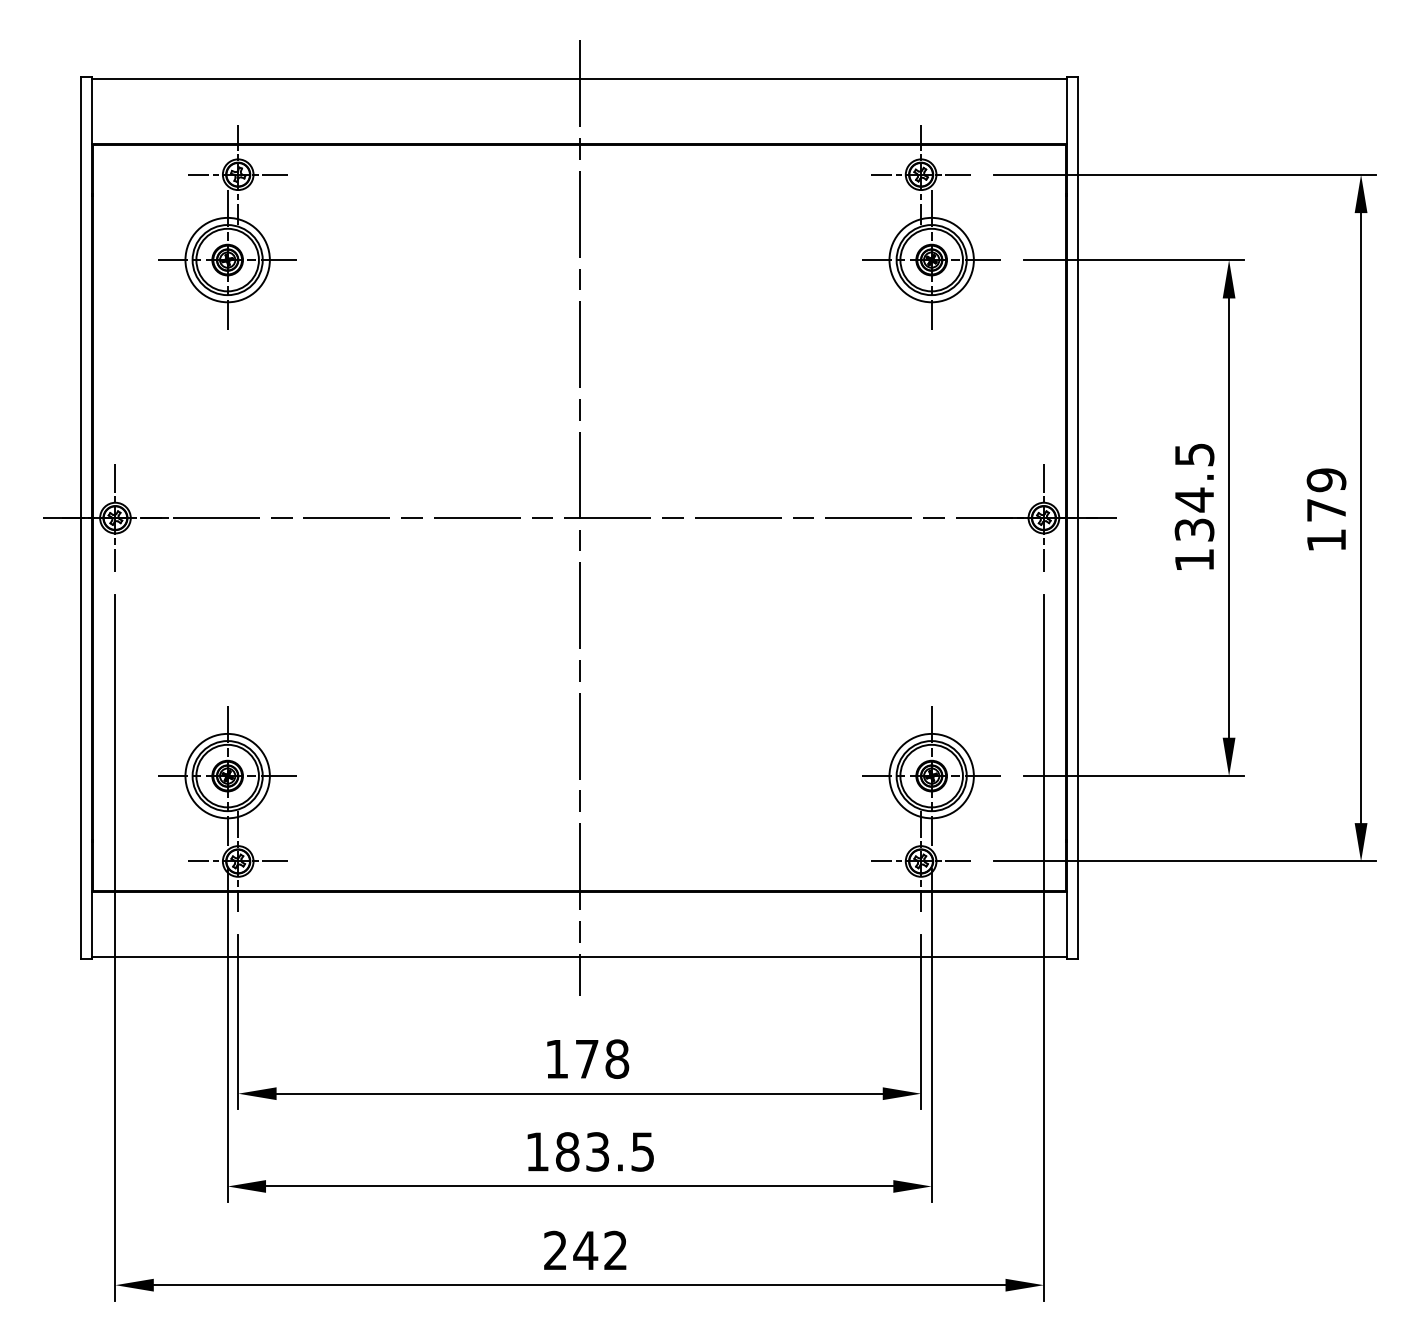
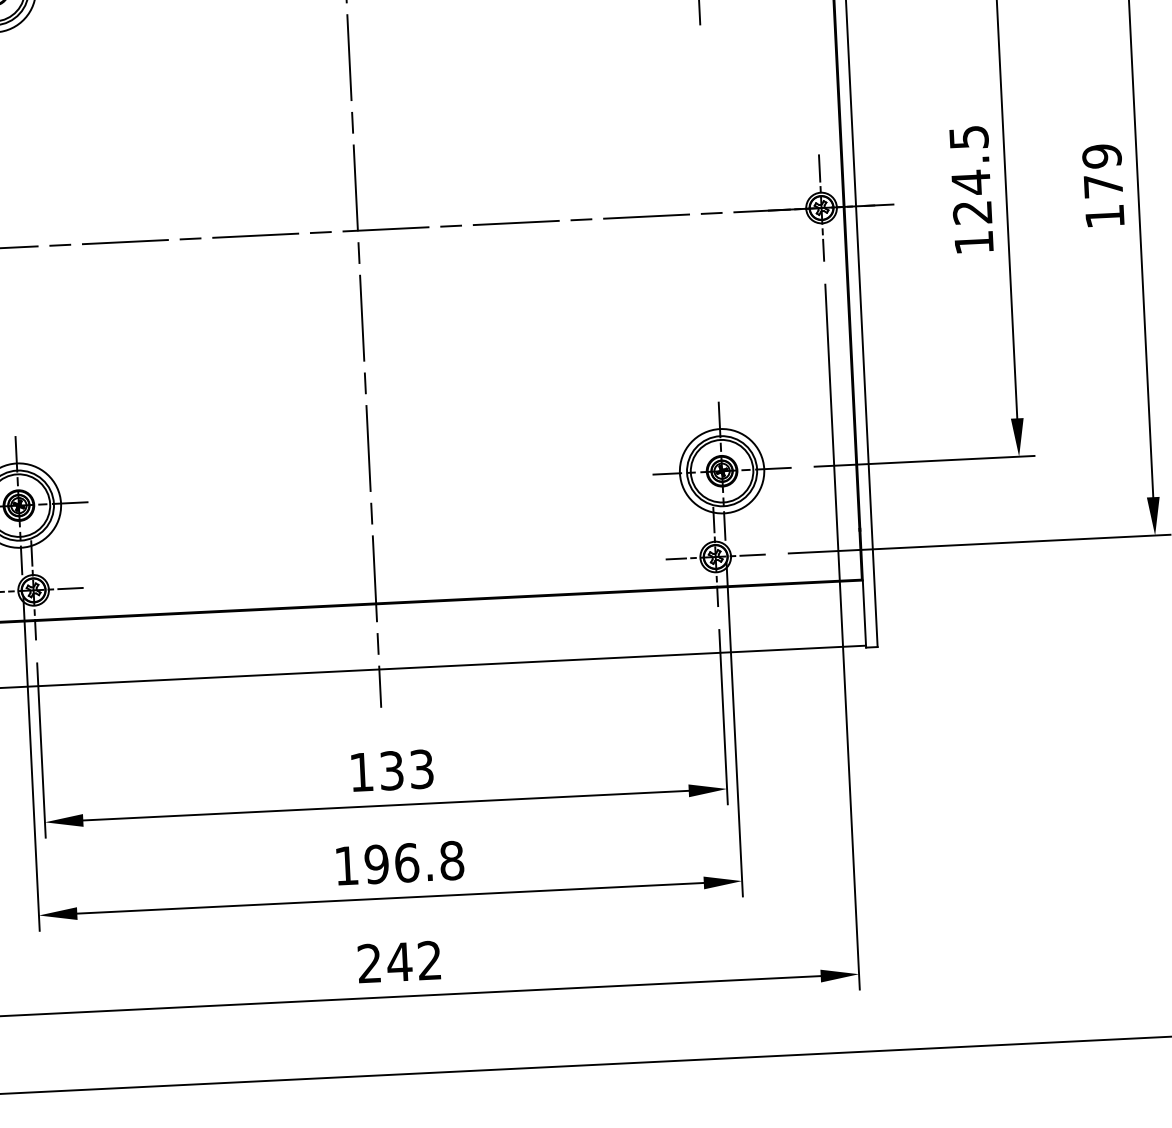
text: (1194, 529) -> (972, 212), 134.5 -> 124.5
text: (602, 1058) -> (407, 769), 178 -> 133
text: (604, 1151) -> (413, 862), 183.5 -> 196.8

